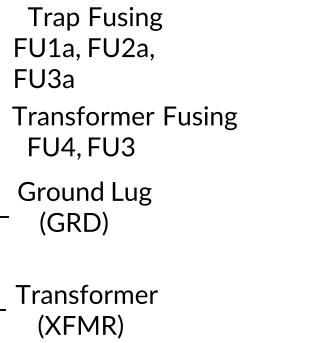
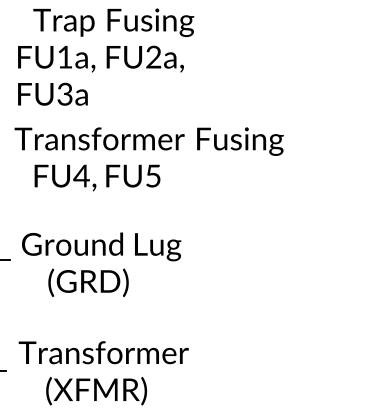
text: (127, 146) -> (152, 175), FU3 -> FU5
text: (84, 208) -> (101, 264), moved

